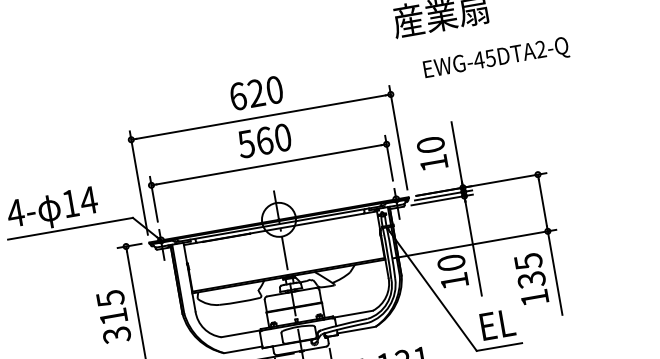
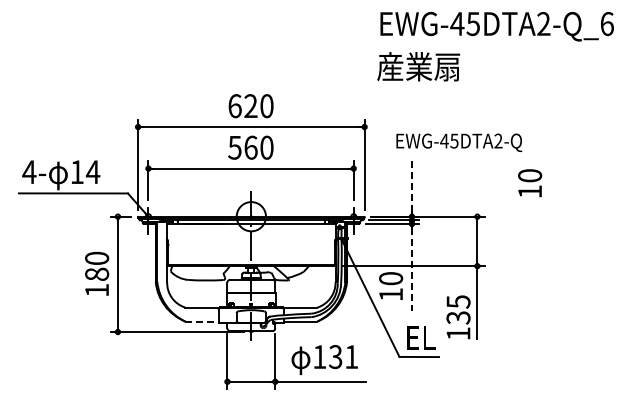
text: (496, 58) -> (459, 142), moved
line: (456, 152) -> (411, 185), solid -> dashed
text: (432, 153) -> (530, 183), moved
line: (473, 249) -> (411, 270), solid -> dashed
text: (531, 279) -> (458, 317), moved
text: (114, 316) -> (97, 274), 315 -> 180
line: (242, 349) -> (201, 321), solid -> dashed

